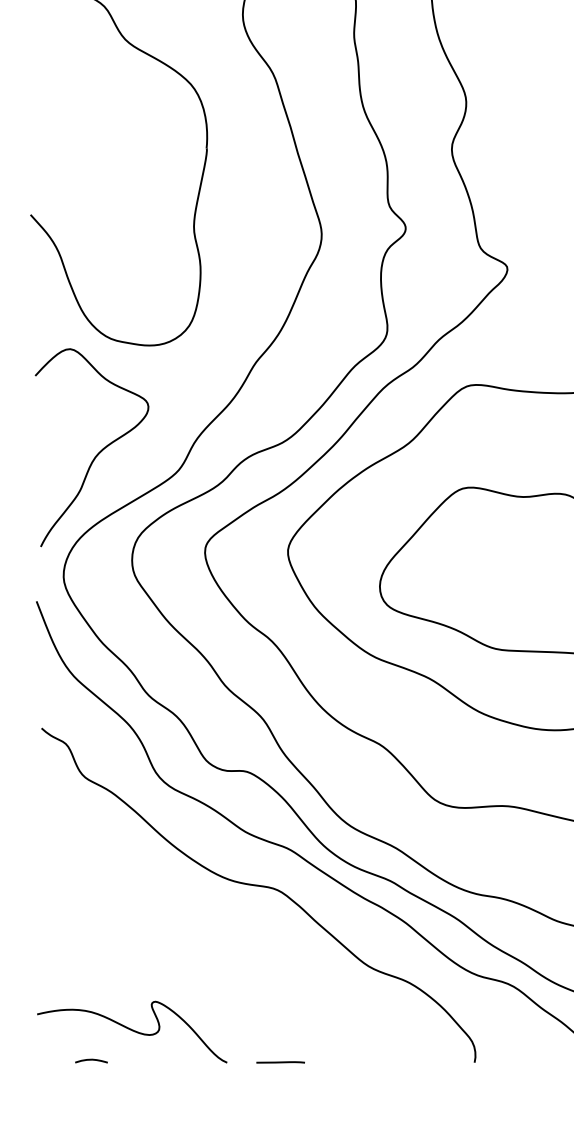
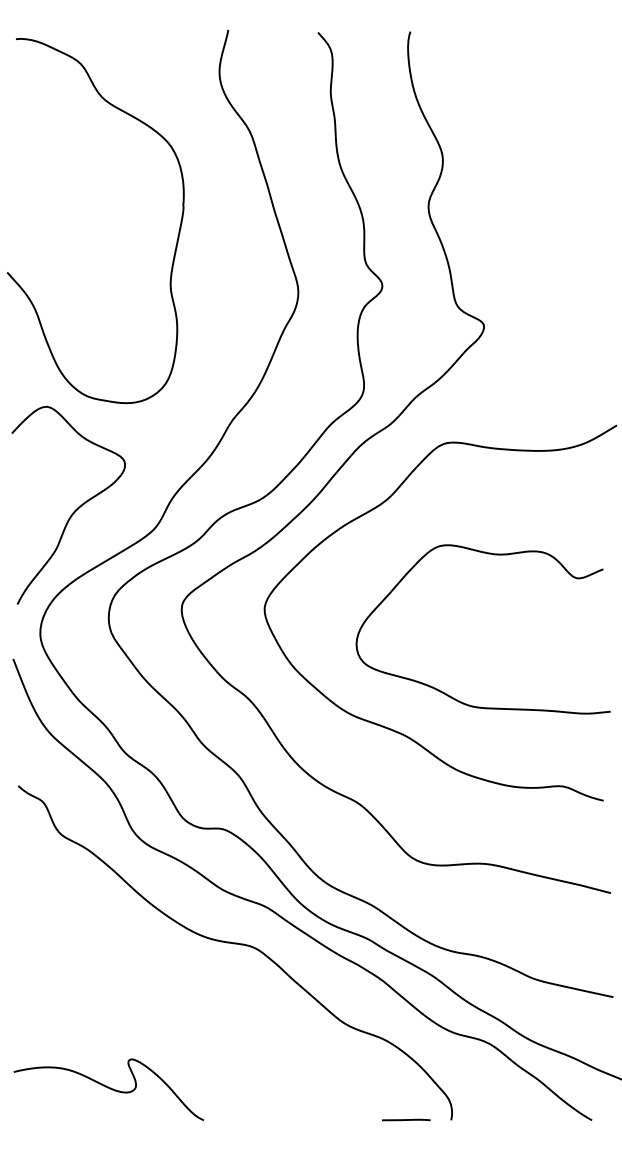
curve: (90, 1060) -> (67, 1118), removed
line: (280, 1061) -> (406, 1119), moved

